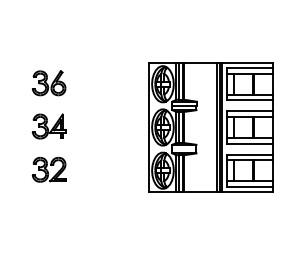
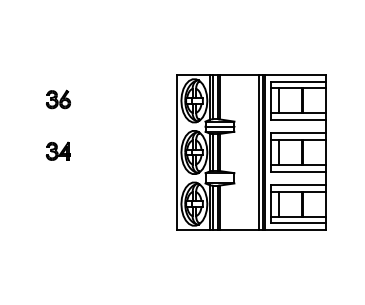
part: (49, 83) -> (58, 99), size x0.6
part: (49, 126) -> (58, 151), size x0.6
part: (49, 169) -> (58, 202), removed

